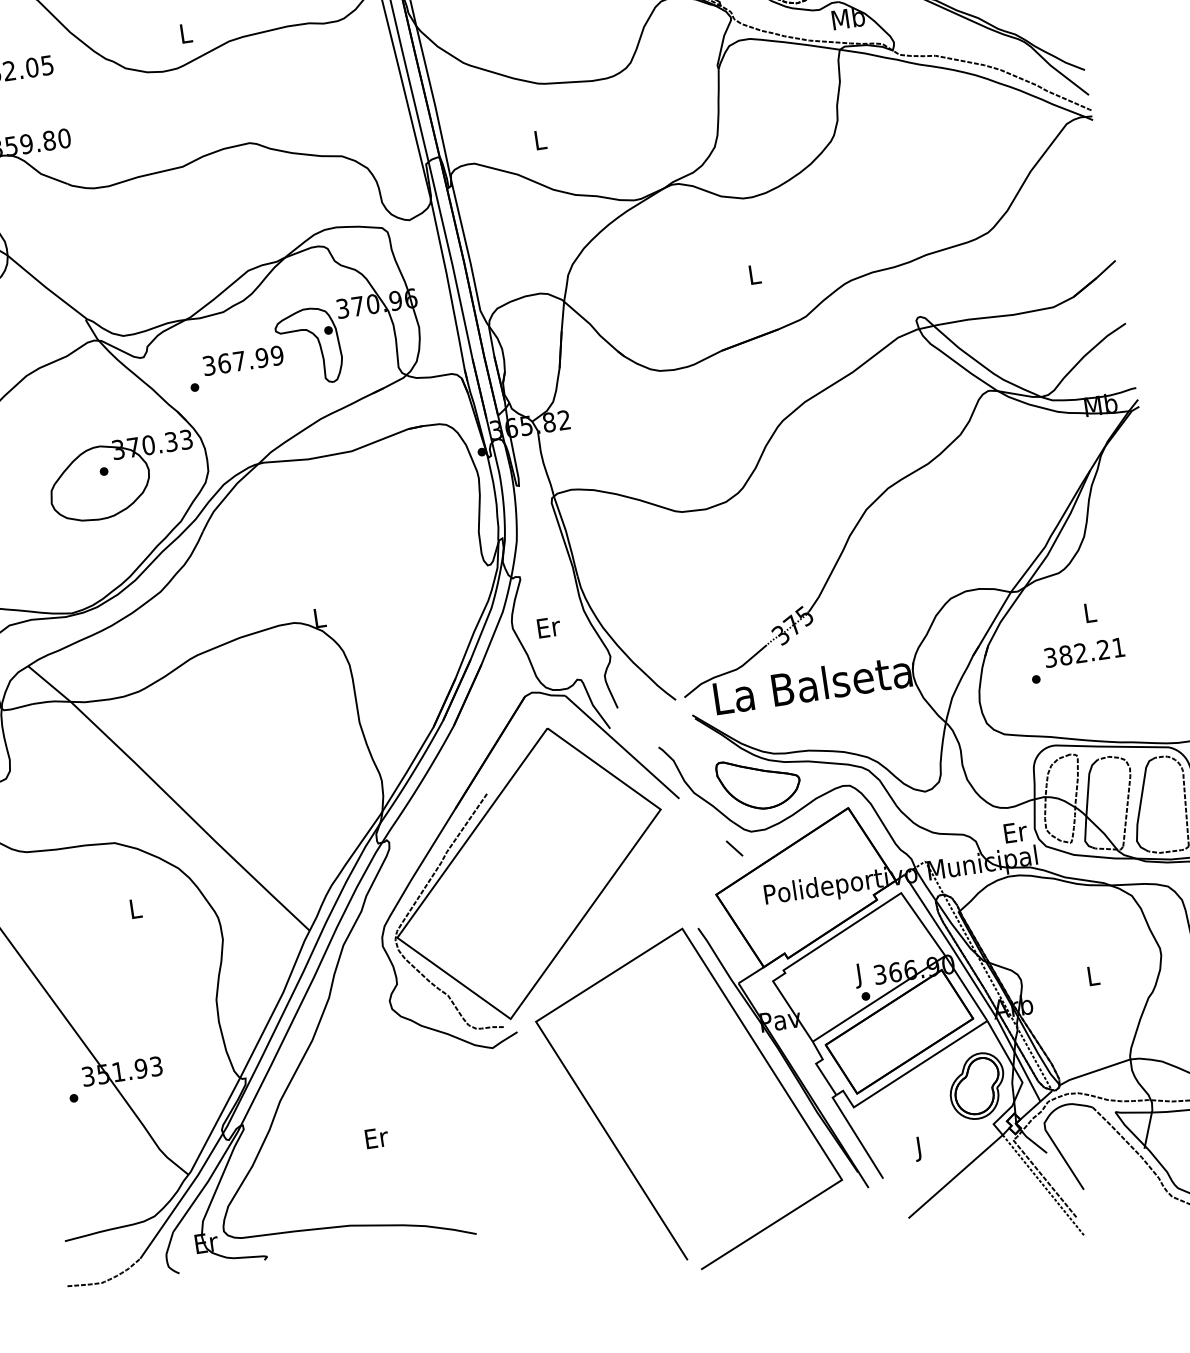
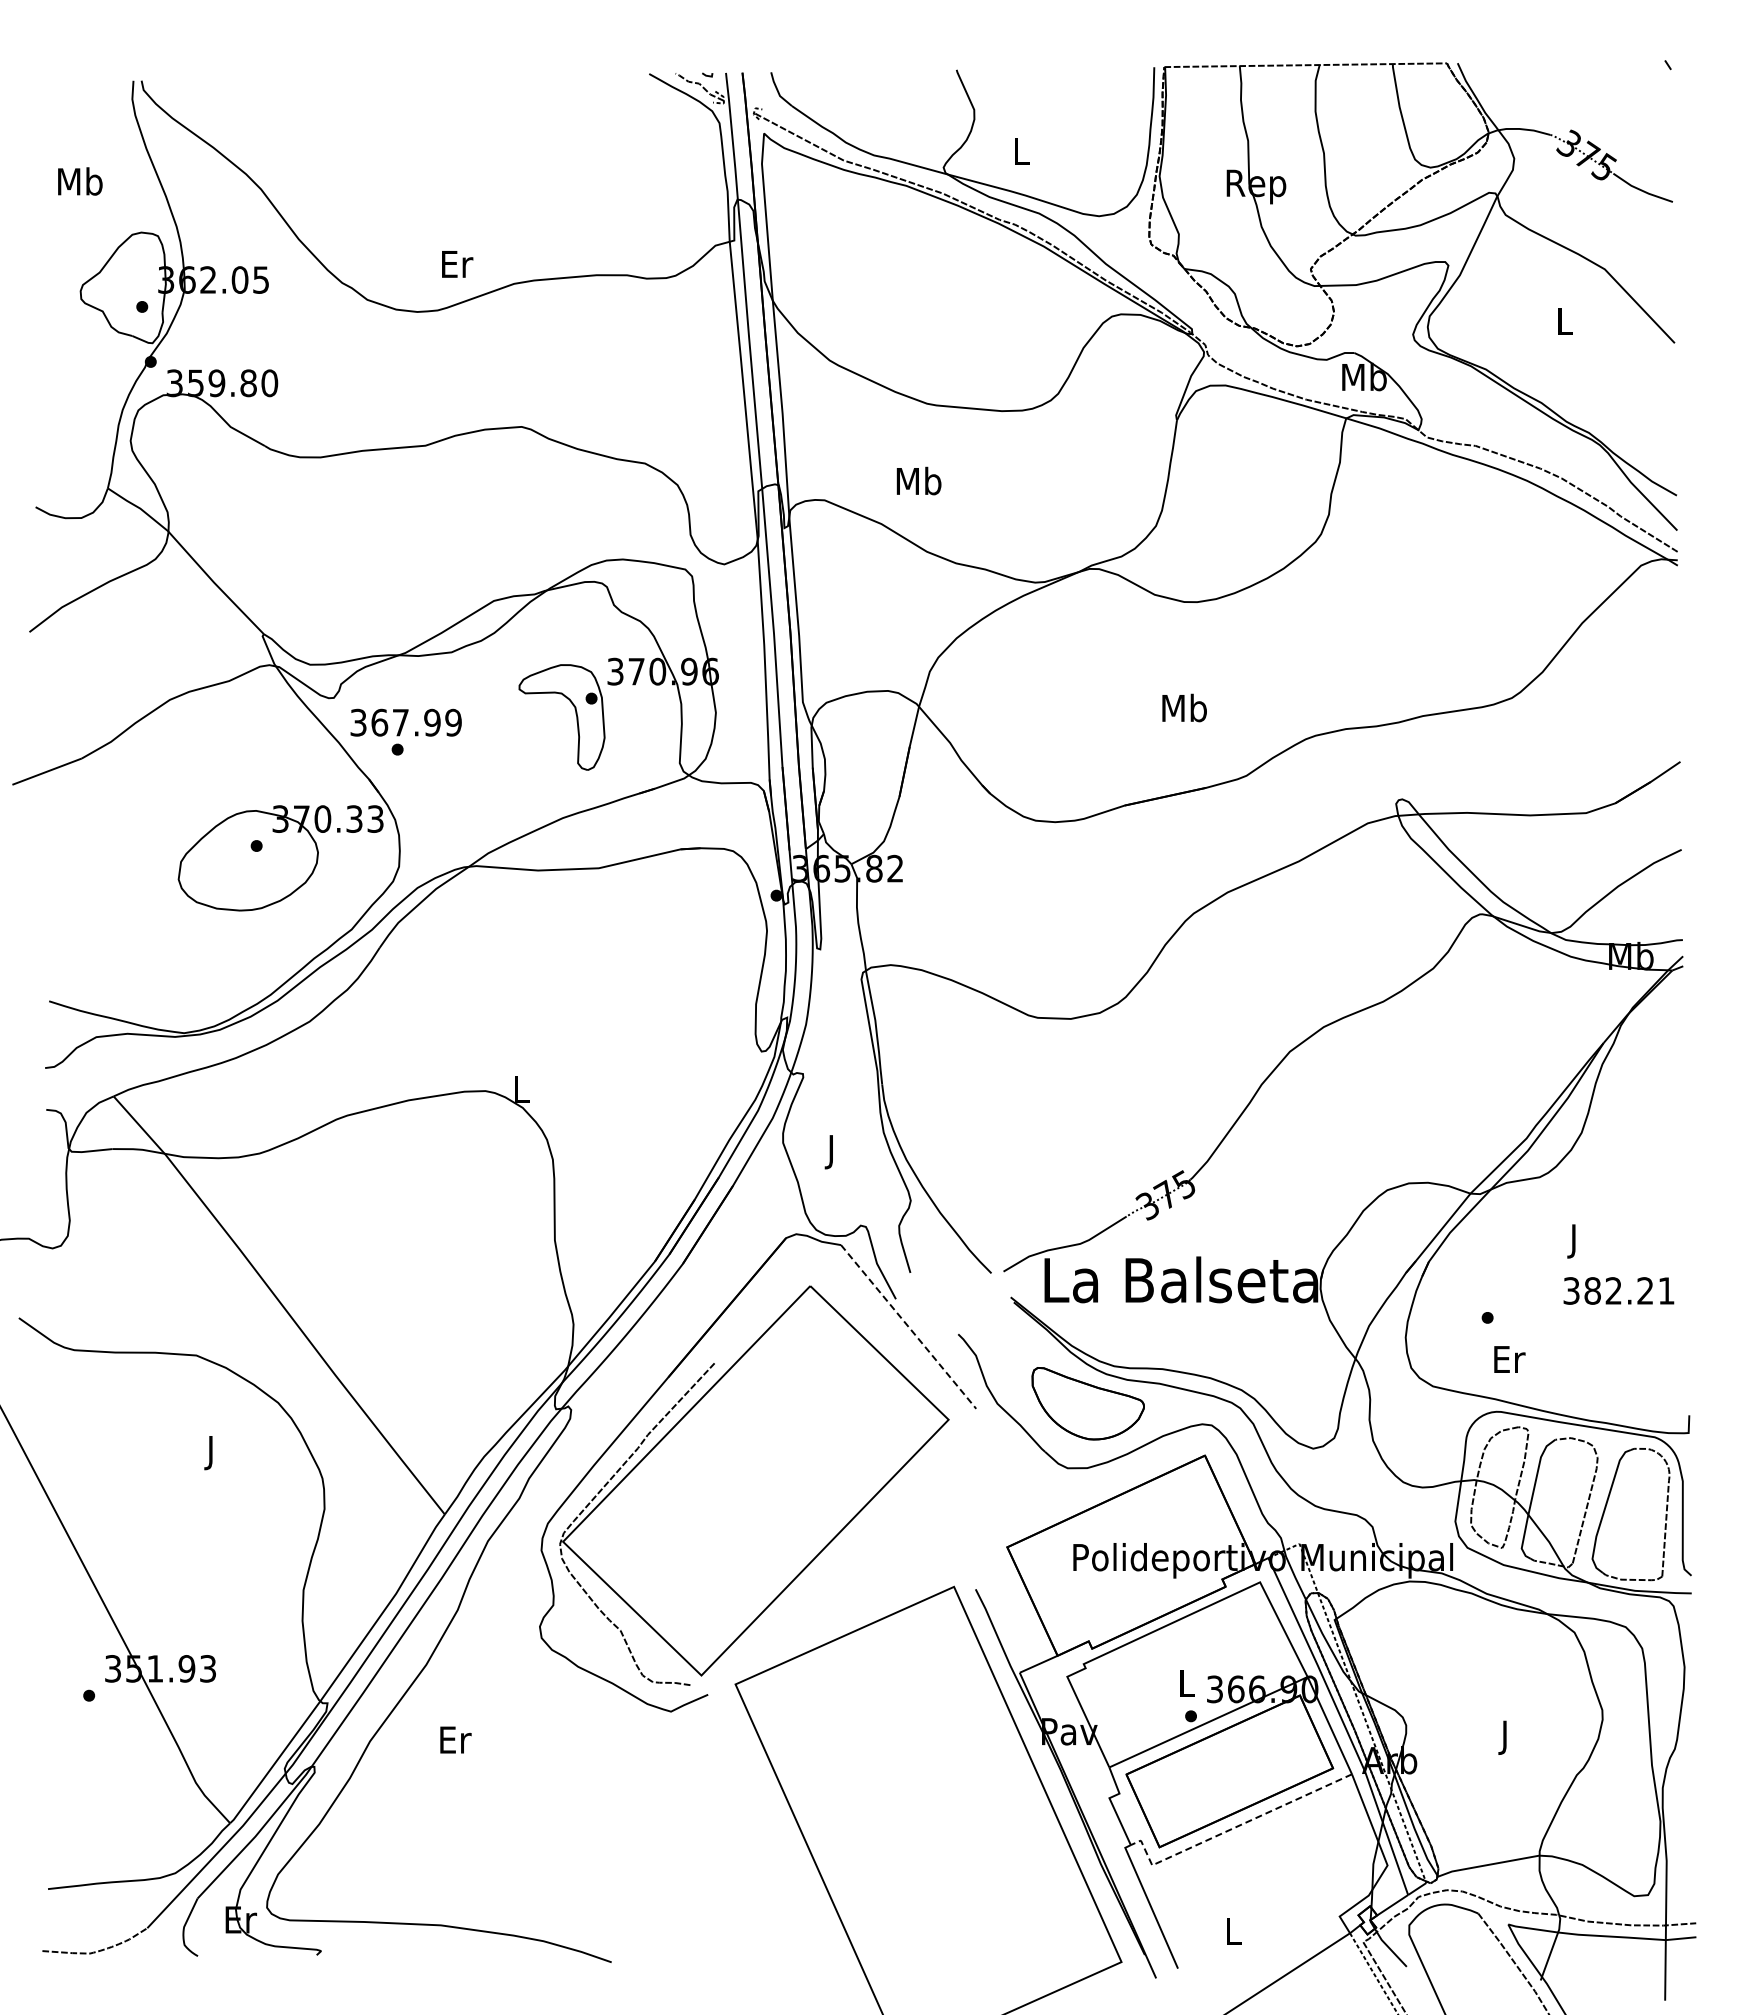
text: (186, 33) -> (457, 264), L -> Er
text: (539, 139) -> (918, 480), L -> Mb
text: (754, 274) -> (1184, 707), L -> Mb
text: (242, 360) -> (405, 722), moved
text: (1090, 615) -> (1574, 1241), L -> J
text: (549, 630) -> (832, 1152), Er -> J
text: (1084, 652) -> (1618, 1290), moved
line: (622, 747) -> (908, 1327), solid -> dashed
text: (1015, 832) -> (1509, 1359), moved
line: (734, 848) -> (1041, 1487), removed
text: (136, 911) -> (211, 1453), L -> J
text: (859, 976) -> (1186, 1687), J -> L
text: (1093, 978) -> (1505, 1737), L -> J
line: (908, 1072) -> (1233, 1828), solid -> dashed
part: (976, 1086) -> (1324, 1861), removed
text: (376, 1137) -> (455, 1739), moved
text: (919, 1149) -> (1233, 1935), J -> L

